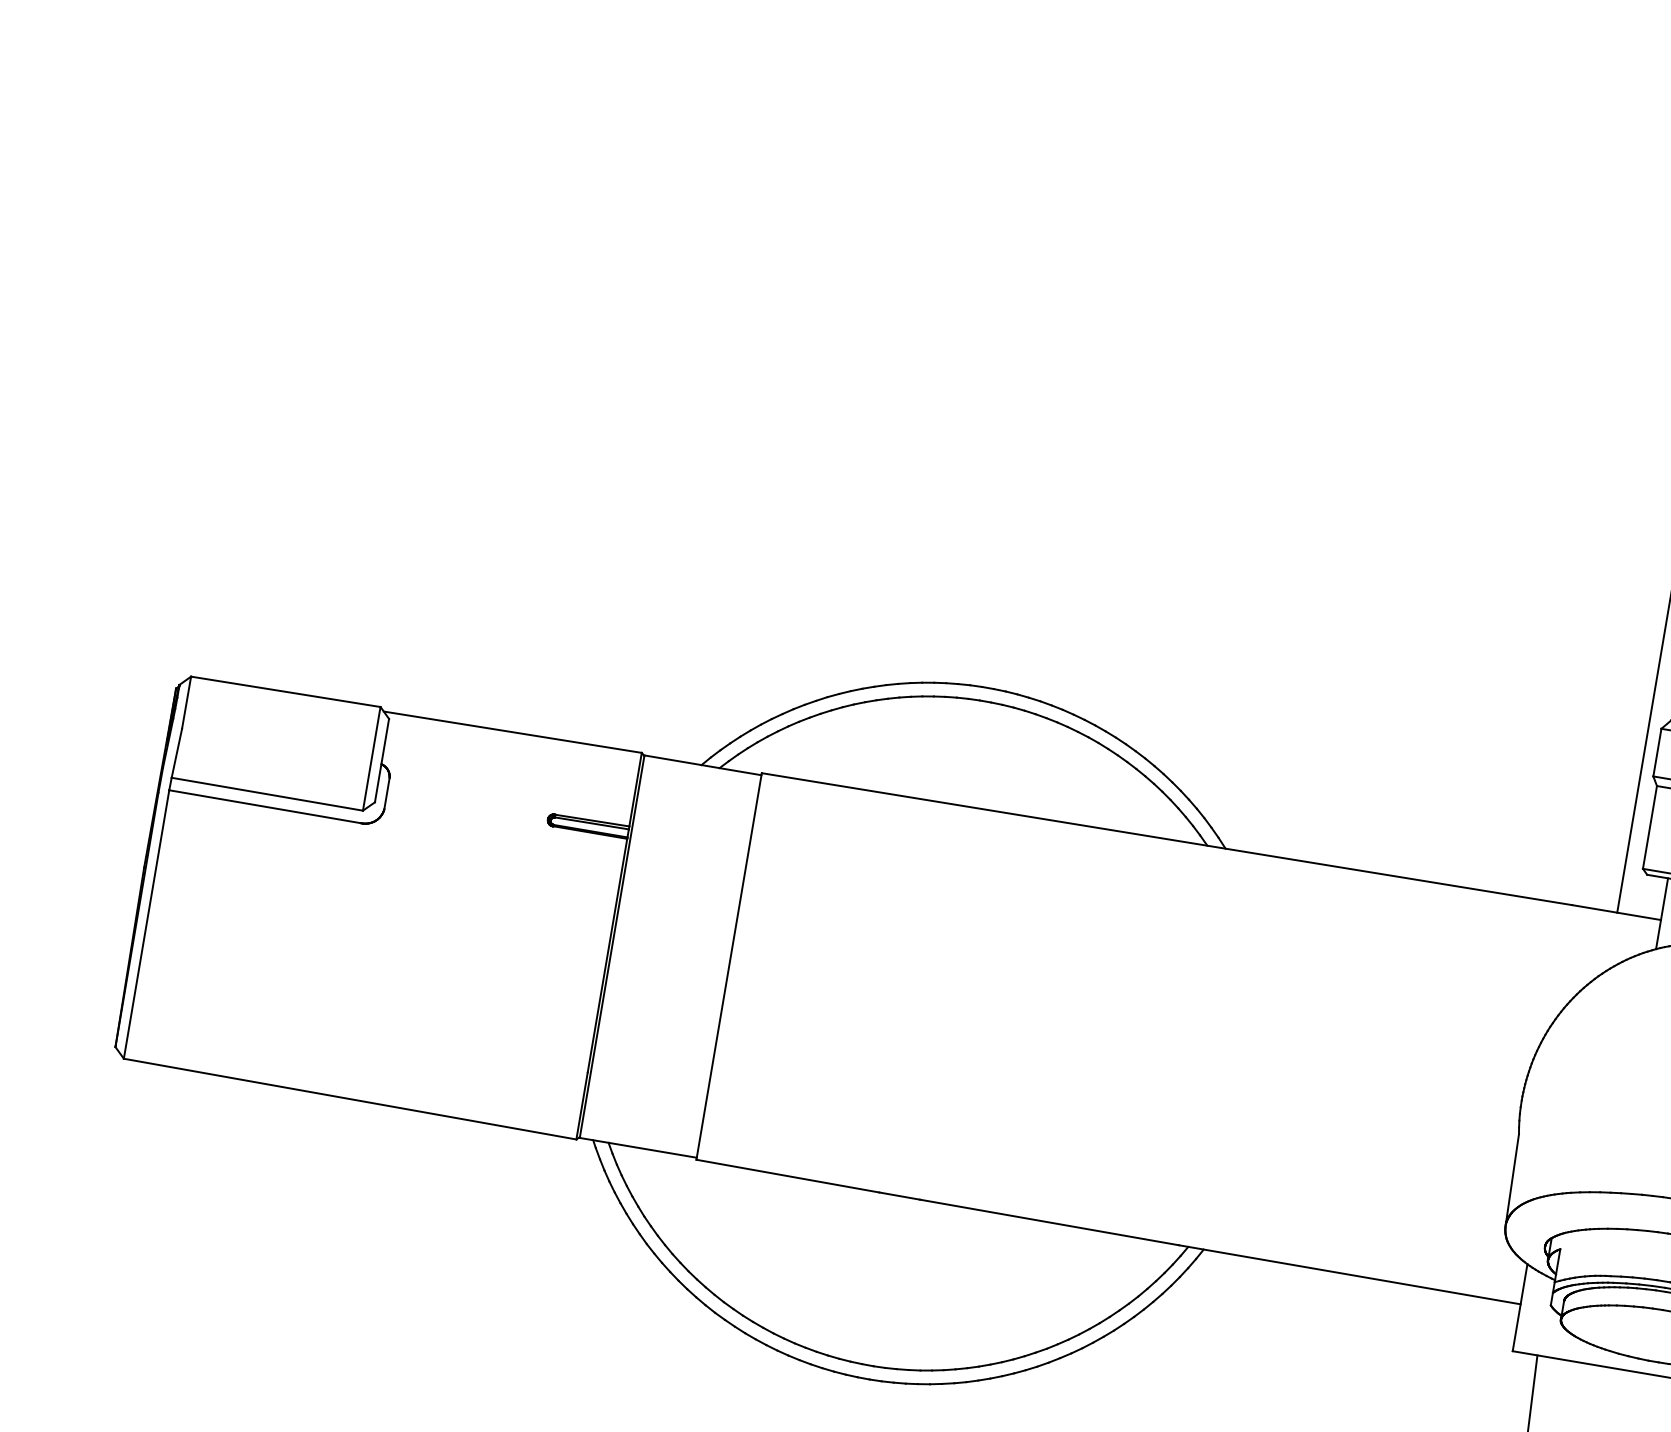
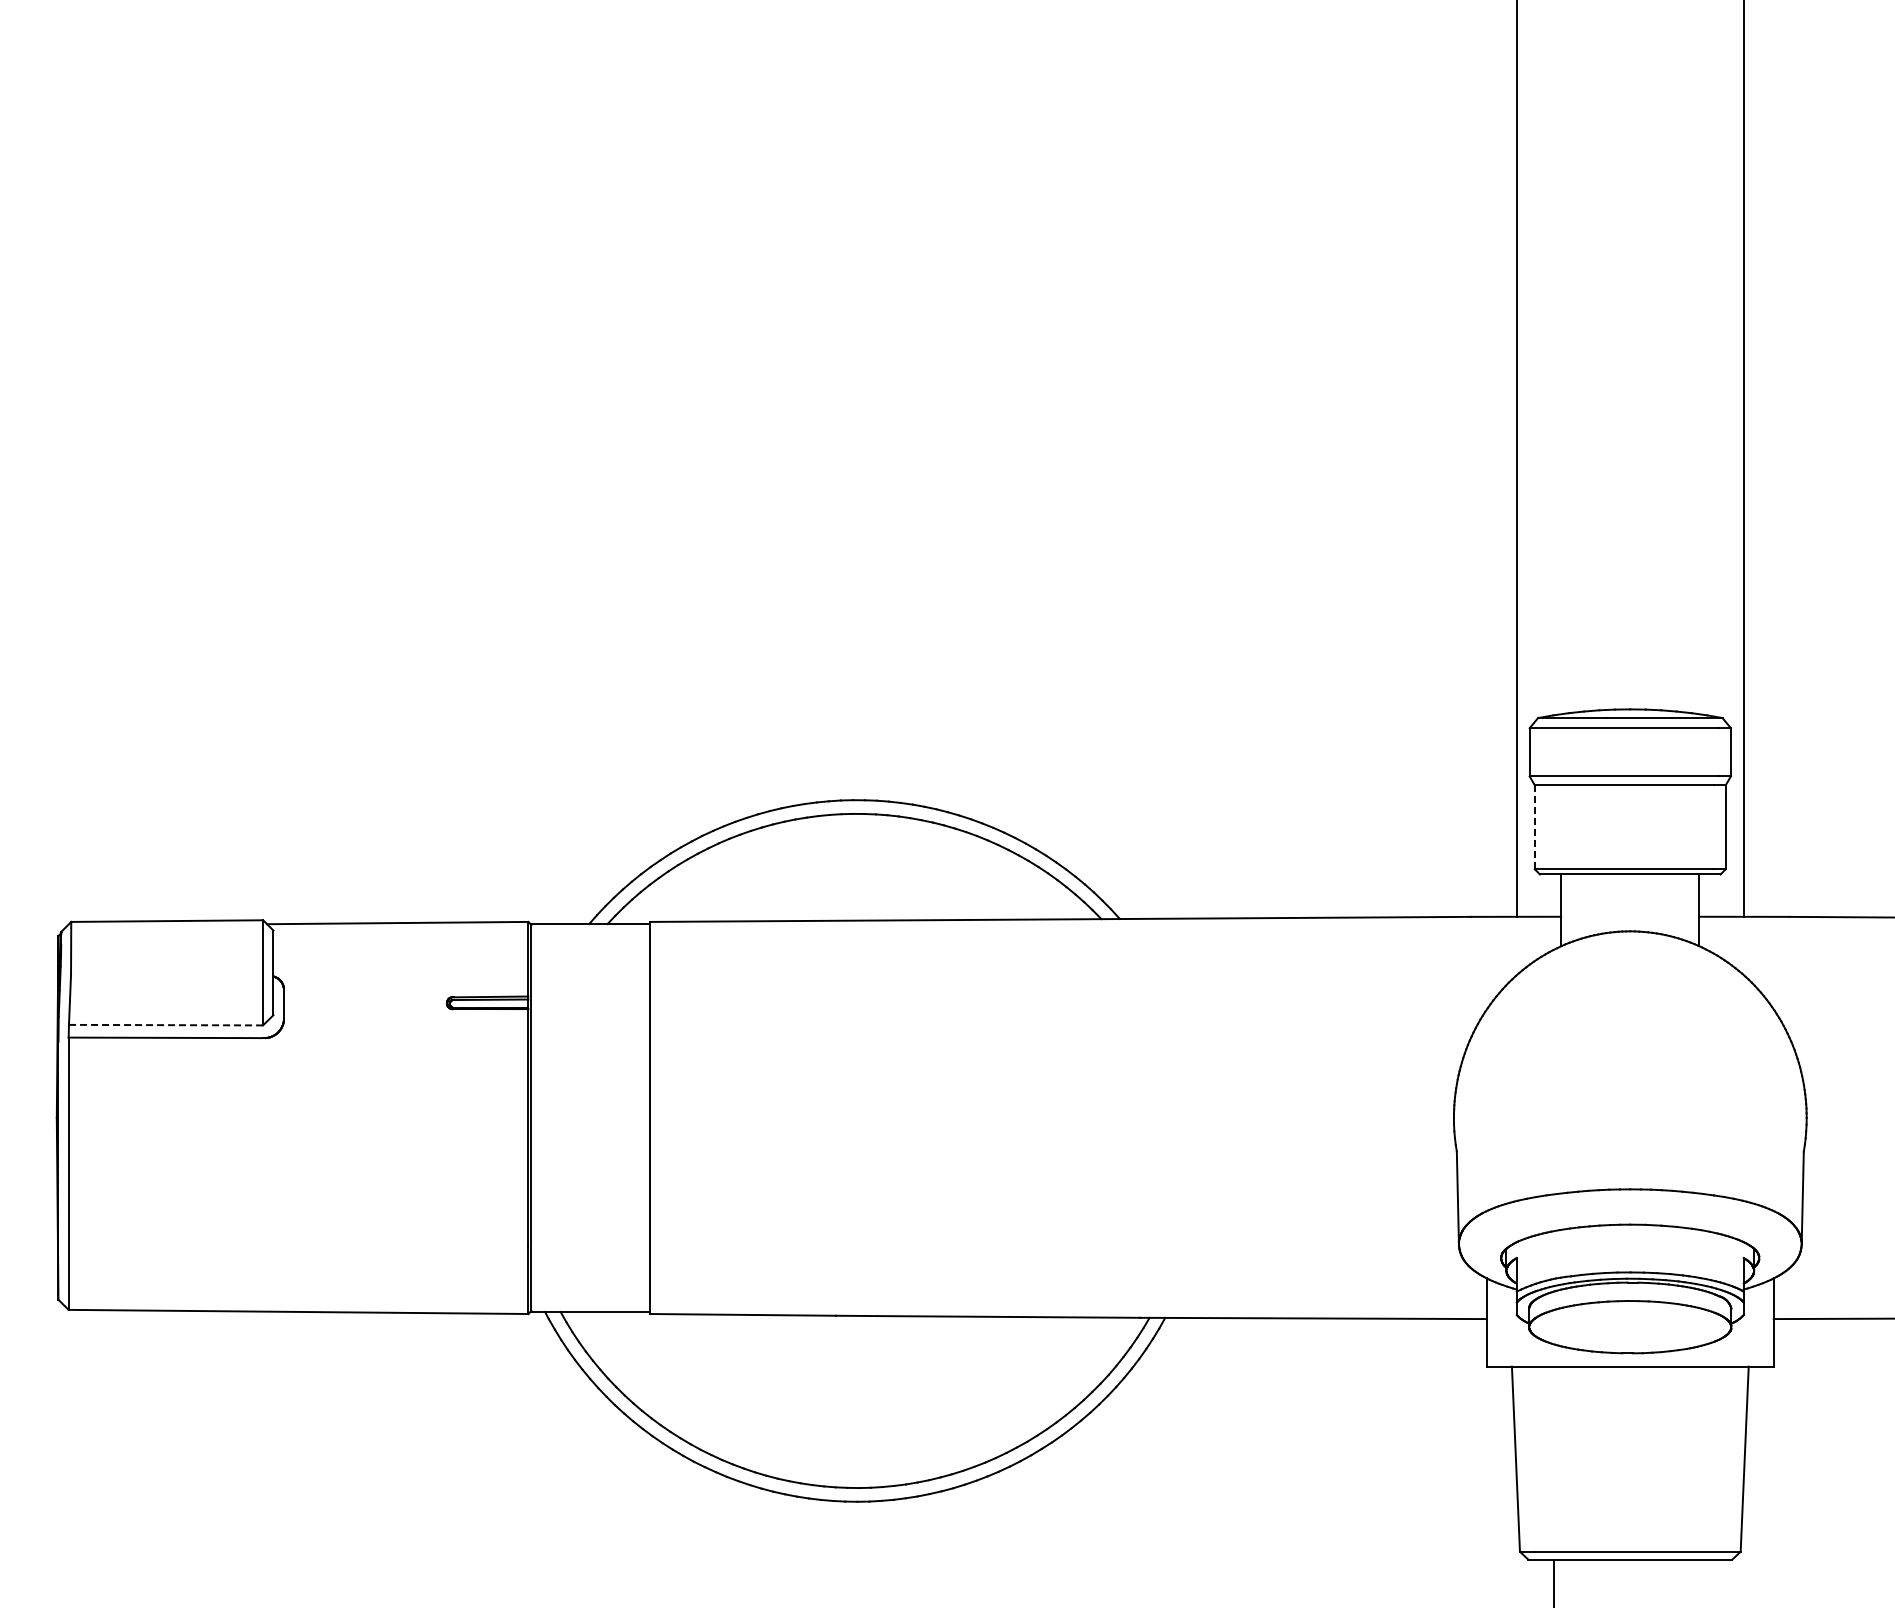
line: (266, 794) -> (165, 1025), solid -> dashed
line: (1649, 827) -> (1534, 827), solid -> dashed

